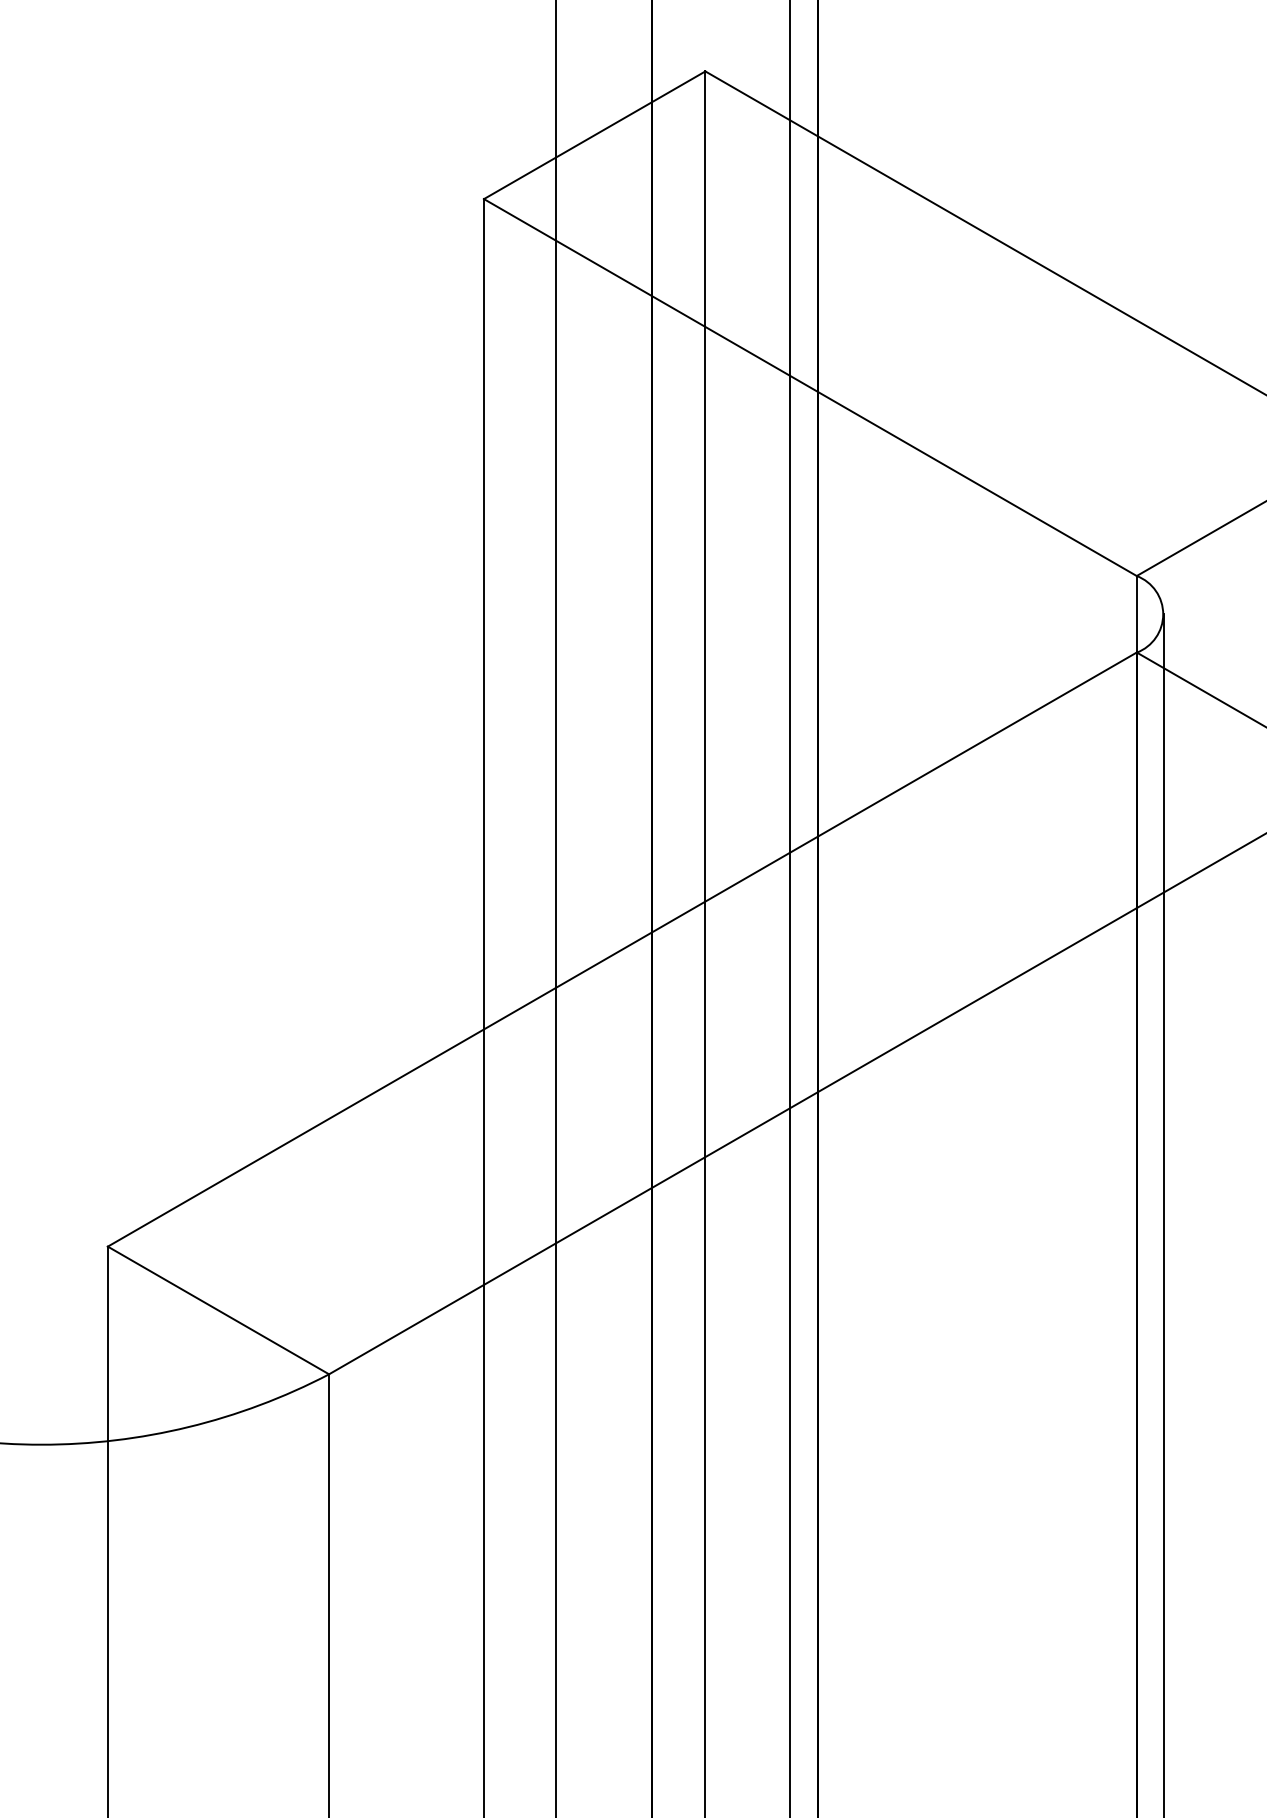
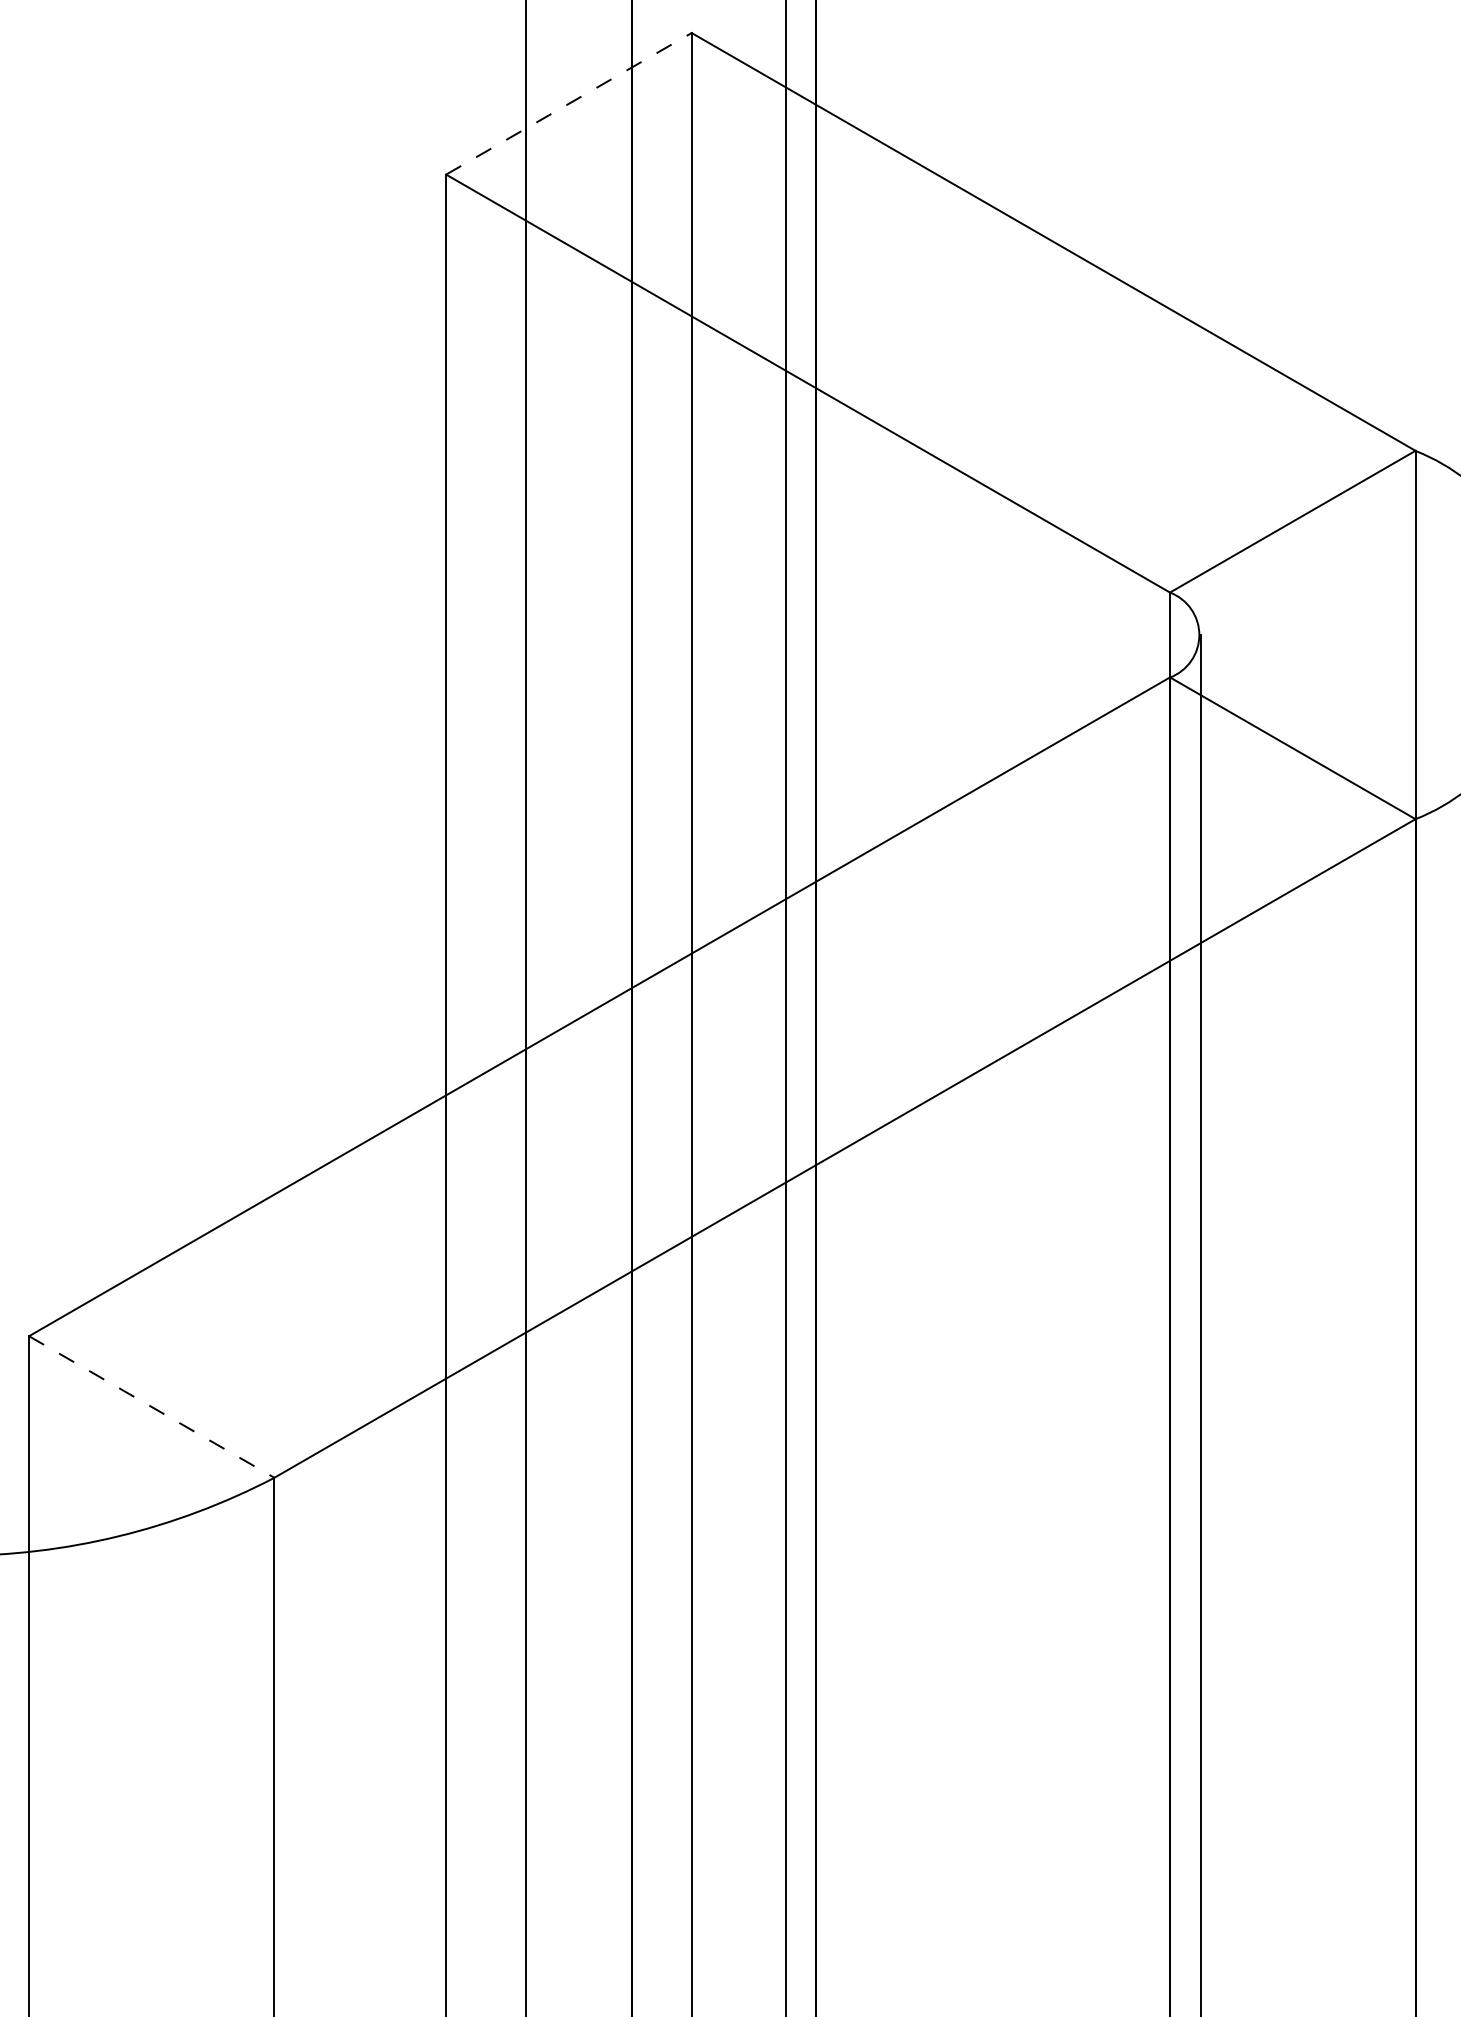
line: (594, 134) -> (568, 103), solid -> dashed
line: (218, 1310) -> (151, 1407), solid -> dashed

